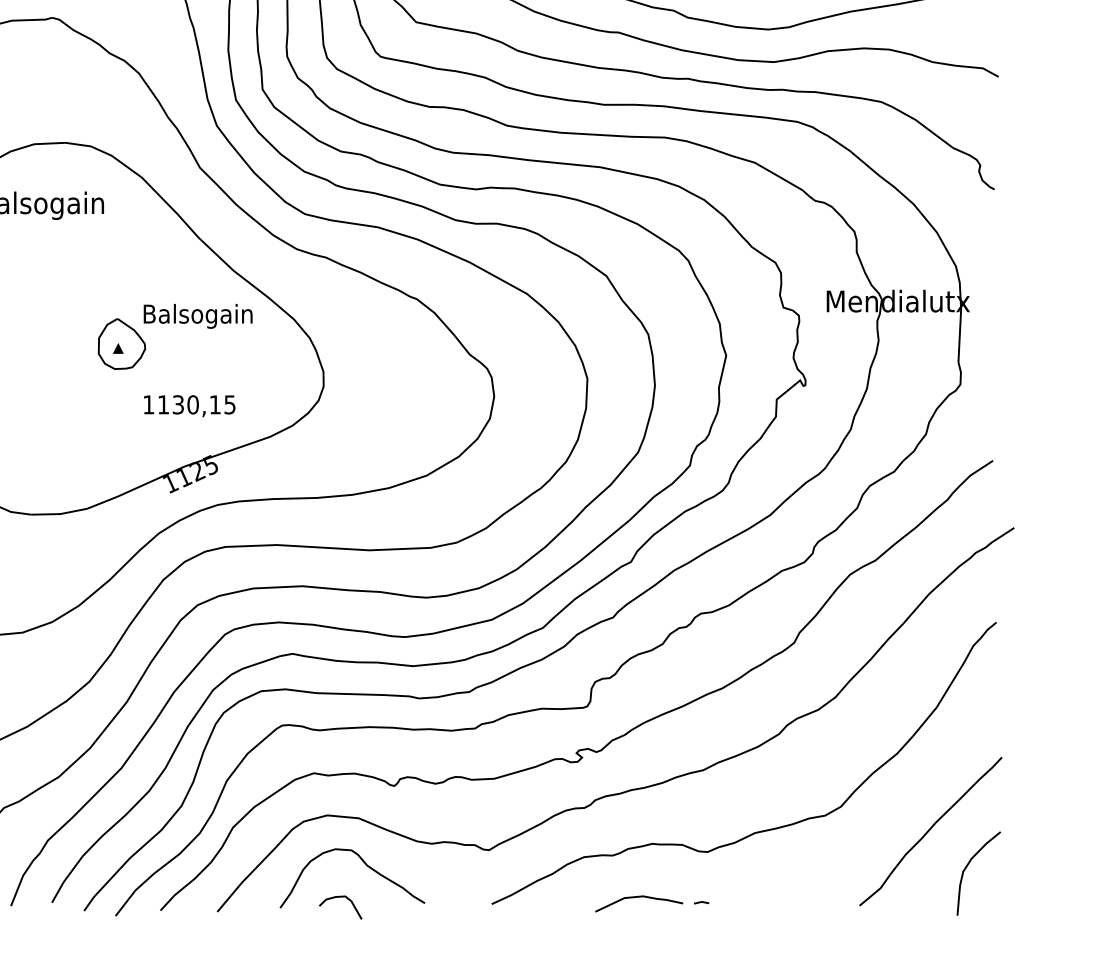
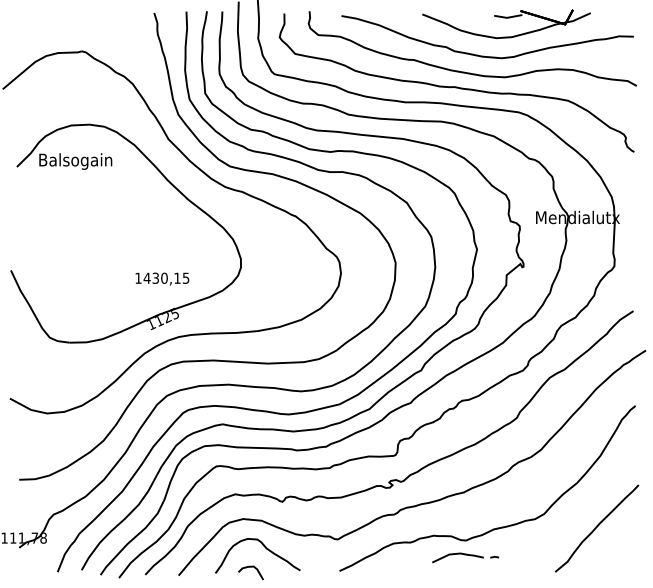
part: (174, 323) -> (153, 230), removed
text: (162, 403) -> (146, 277), 1130,15 -> 1430,15
curve: (967, 869) -> (618, 550), removed
part: (651, 903) -> (465, 557), moved

